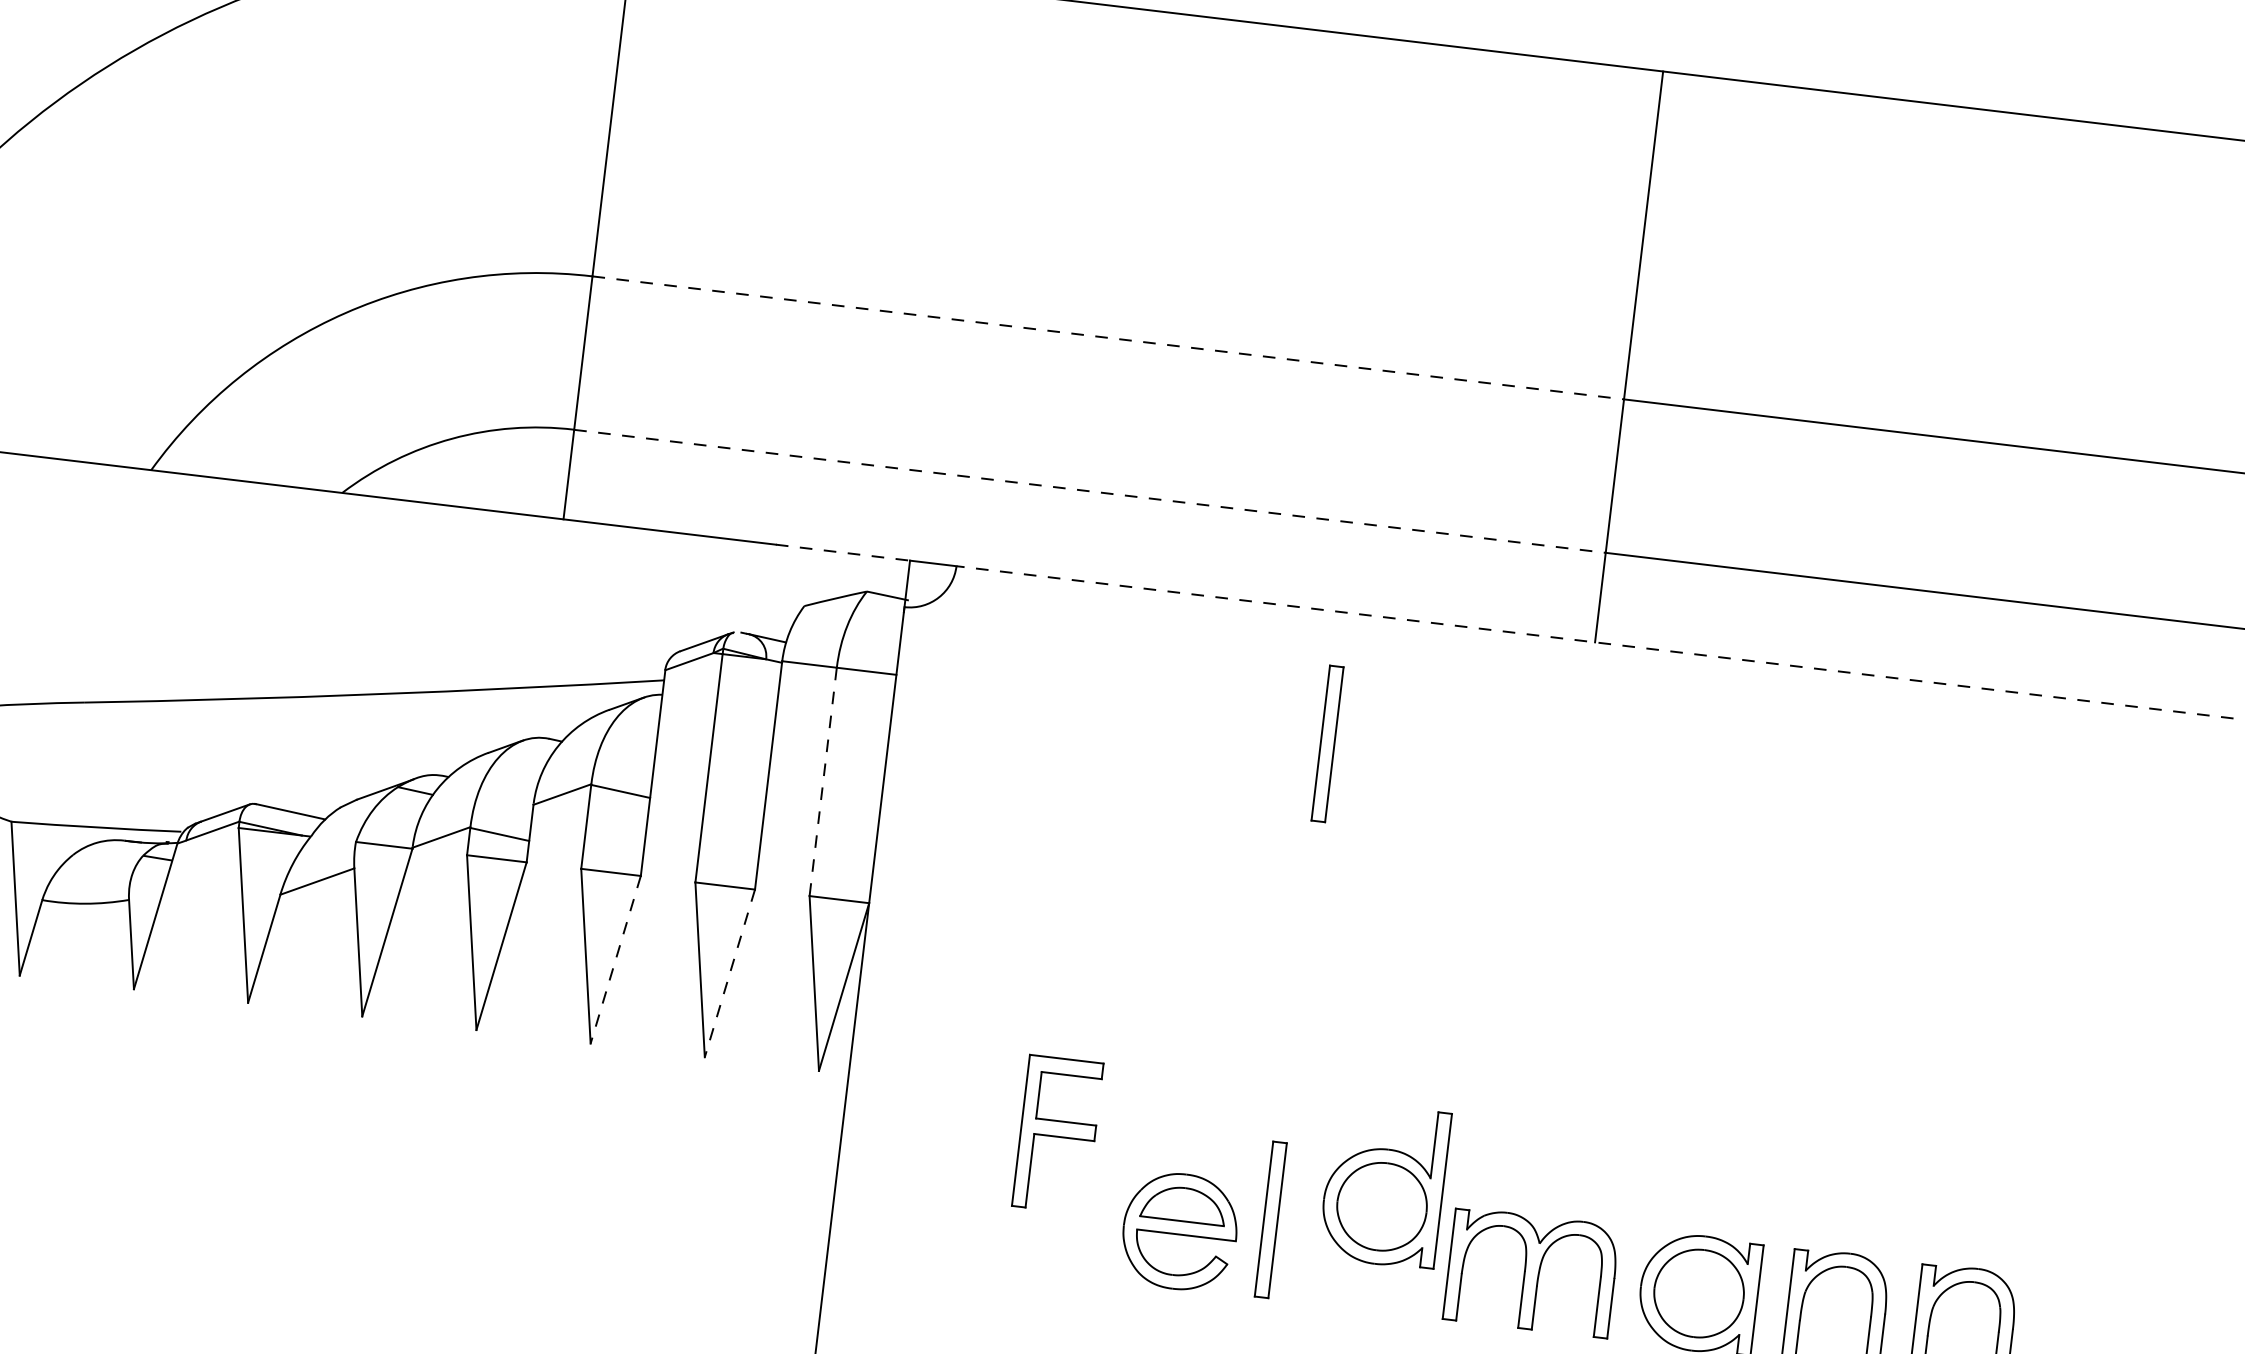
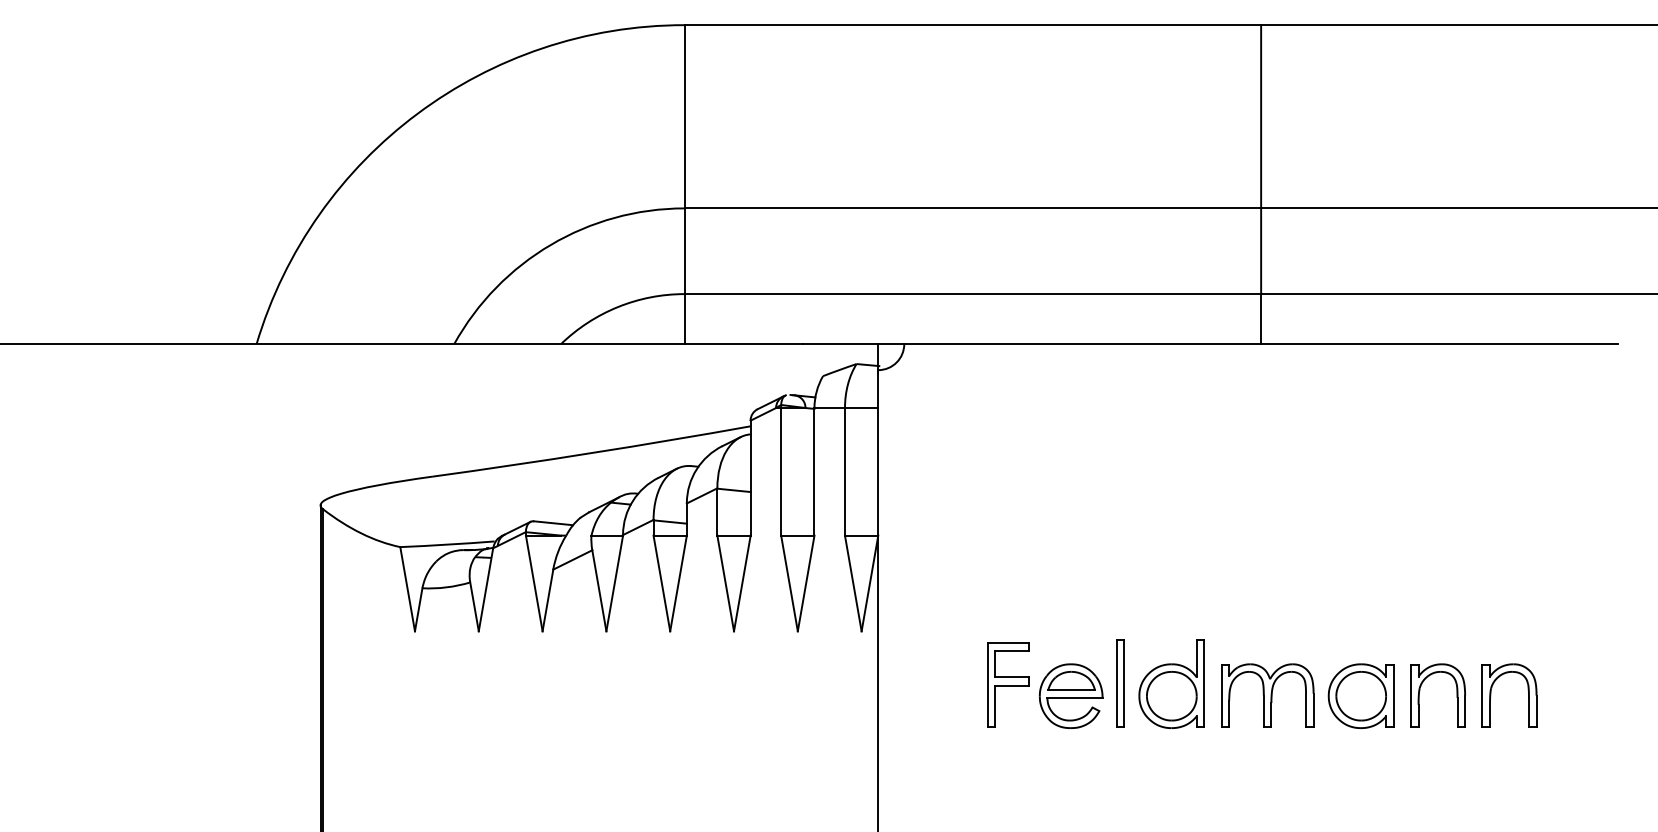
line: (1109, 338) -> (973, 208), dashed -> solid
line: (1090, 492) -> (973, 294), dashed -> solid
line: (844, 553) -> (841, 344), dashed -> solid
line: (1595, 642) -> (1261, 344), dashed -> solid
part: (1327, 743) -> (1120, 417), removed
line: (822, 781) -> (844, 471), dashed -> solid
line: (616, 959) -> (742, 583), dashed -> solid
line: (730, 973) -> (806, 583), dashed -> solid
part: (1057, 1134) -> (1008, 684), moved
part: (1384, 1183) -> (1171, 683), moved

